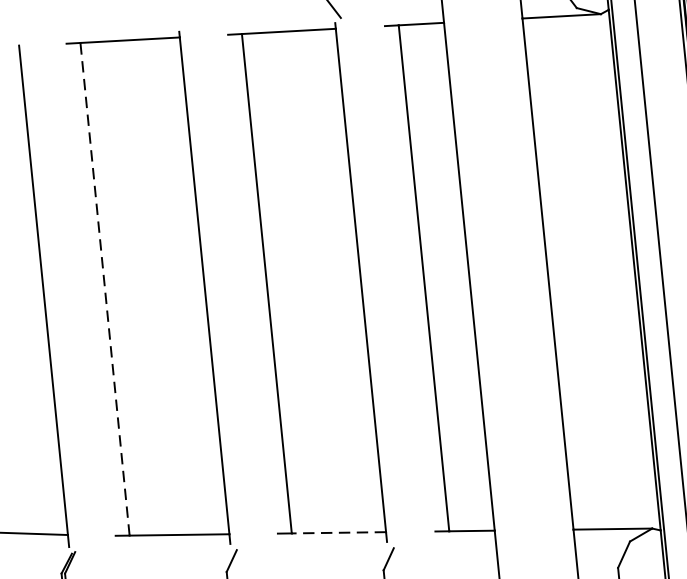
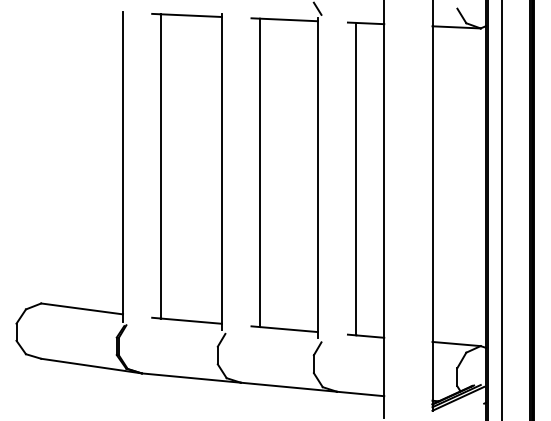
line: (104, 287) -> (160, 165), dashed -> solid
line: (338, 532) -> (288, 329), dashed -> solid

